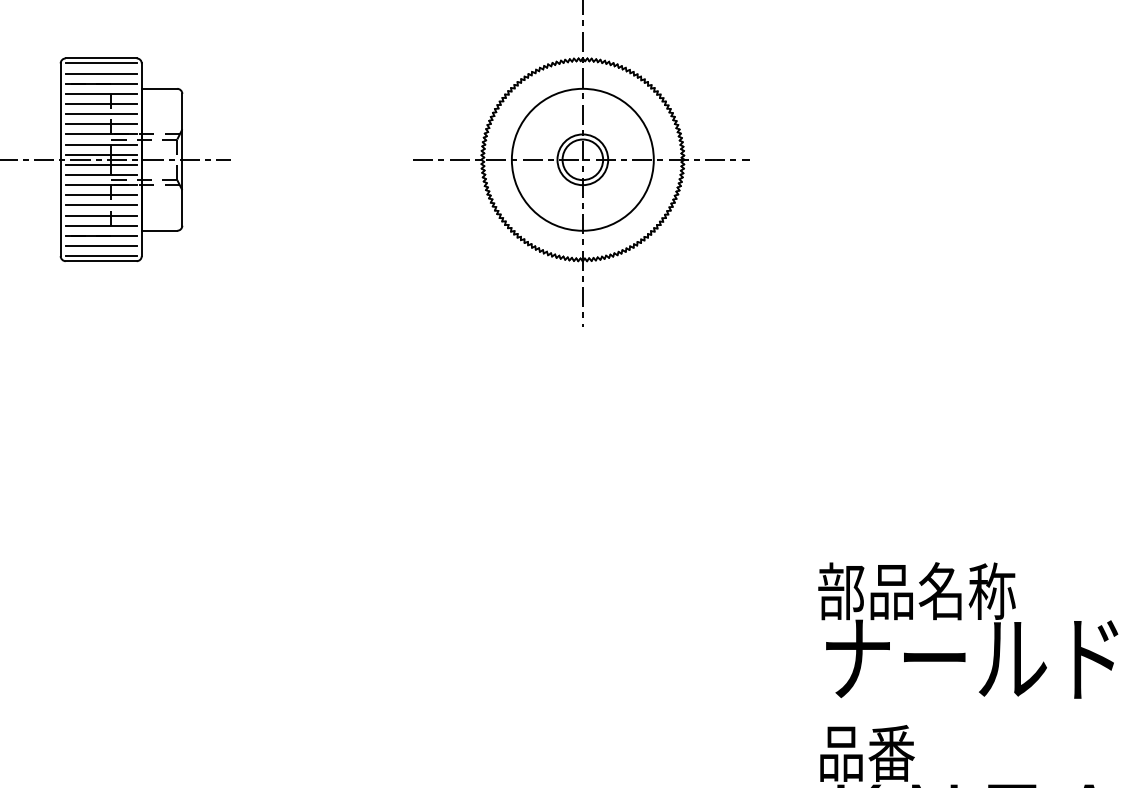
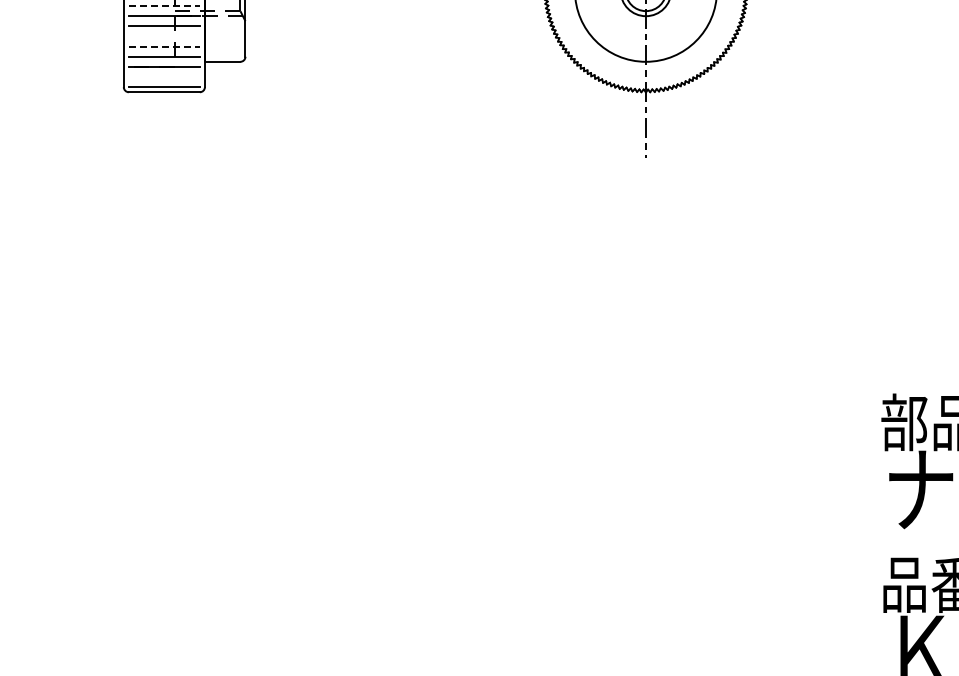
line: (101, 175) -> (164, 6), solid -> dashed
line: (100, 205) -> (163, 36), removed
line: (101, 215) -> (164, 46), solid -> dashed
line: (100, 246) -> (163, 77), removed

